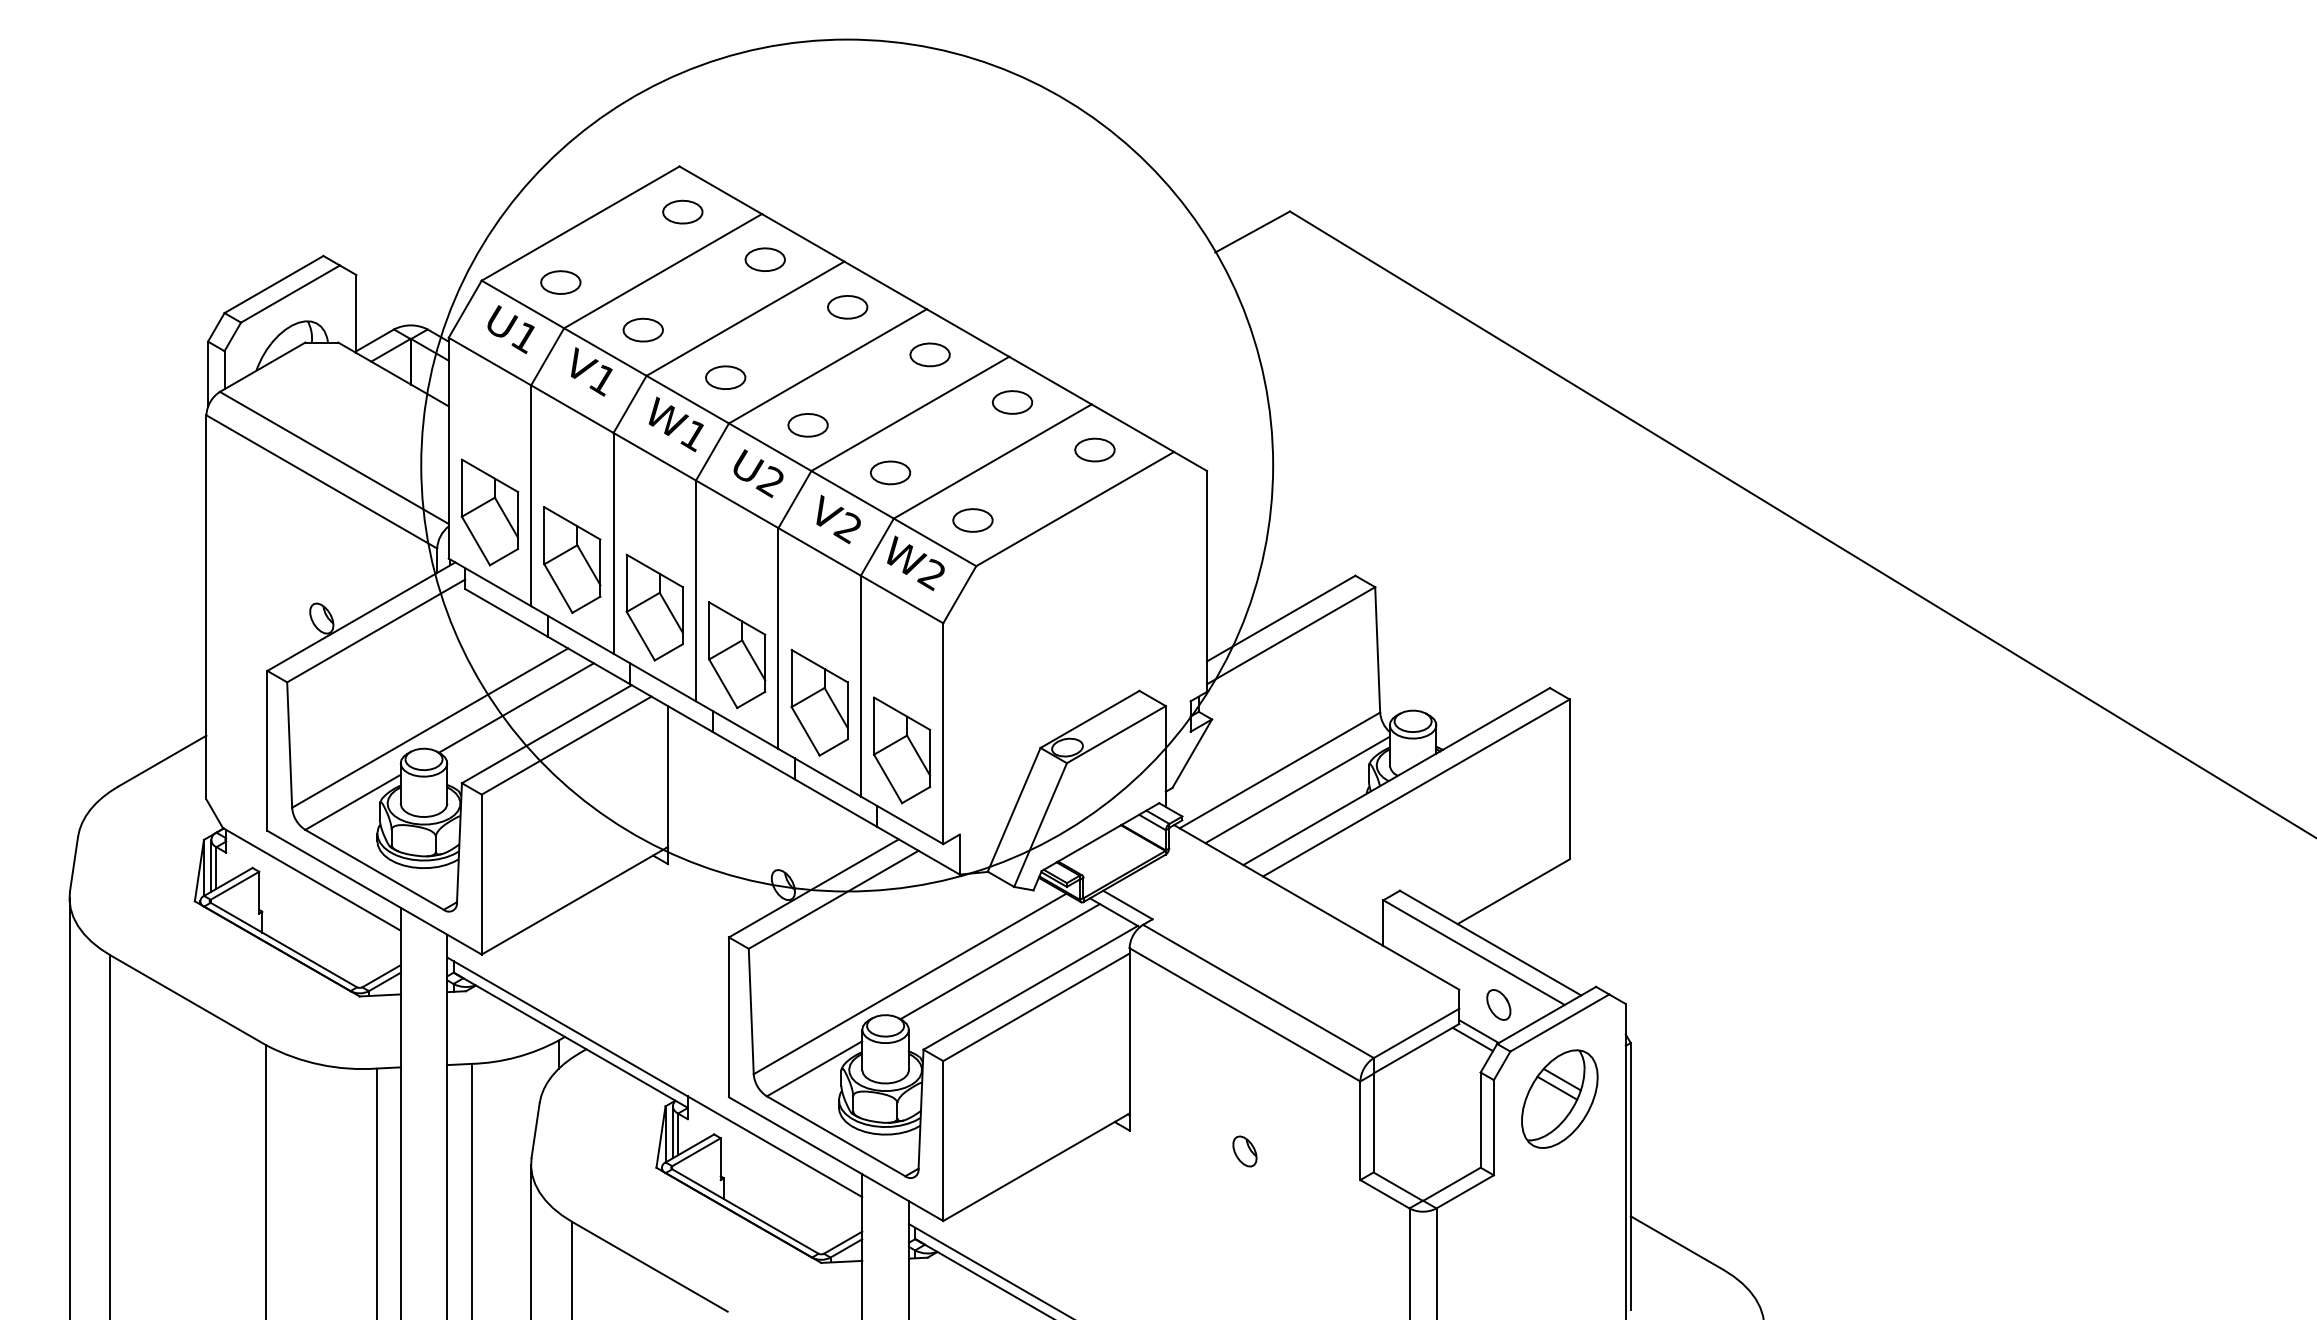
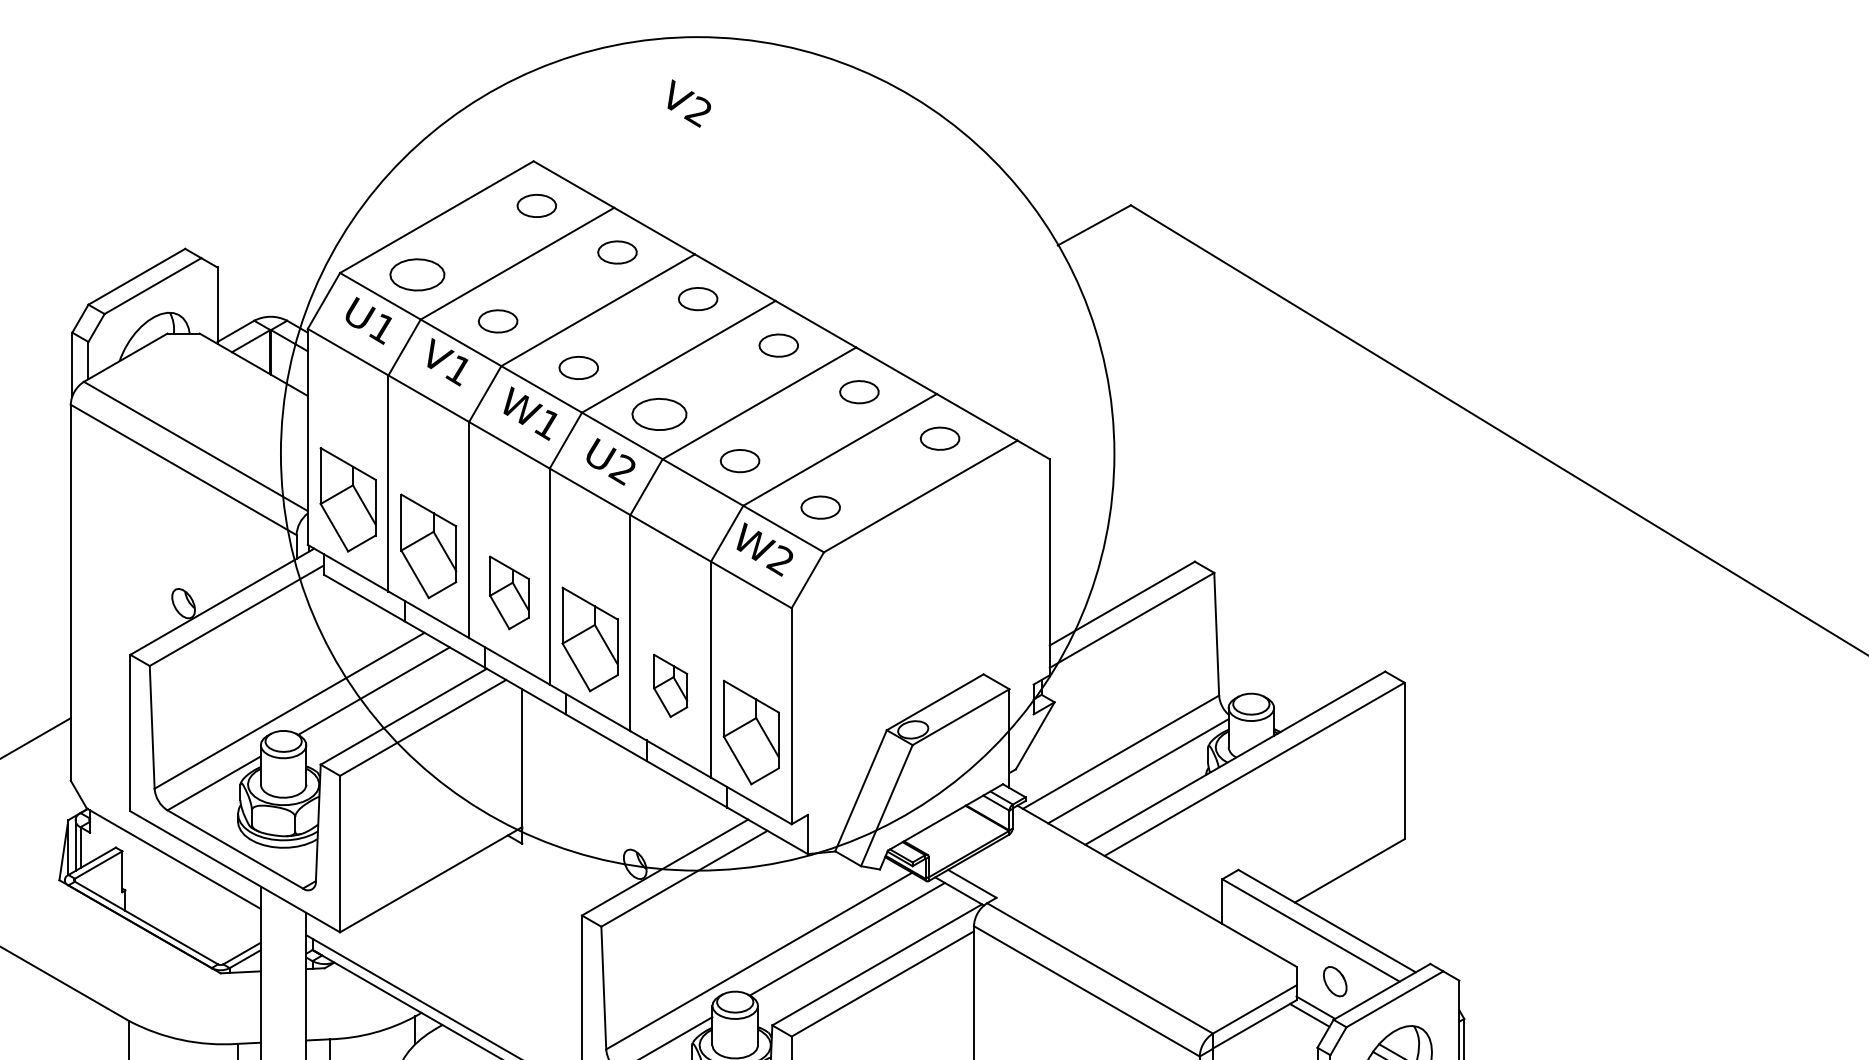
part: (560, 282) -> (417, 274), size x1.4
part: (807, 425) -> (658, 414), size x1.4
text: (838, 519) -> (689, 103), moved
part: (654, 607) -> (509, 592), size x0.7
part: (819, 702) -> (670, 685), size x0.6

